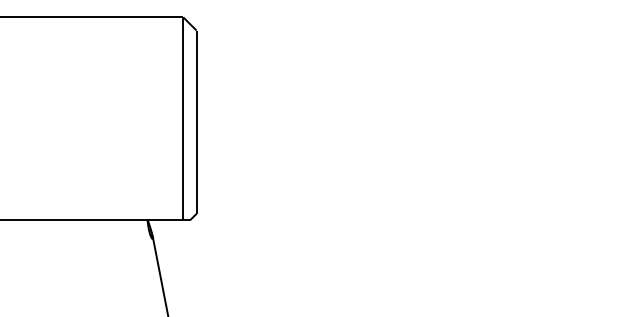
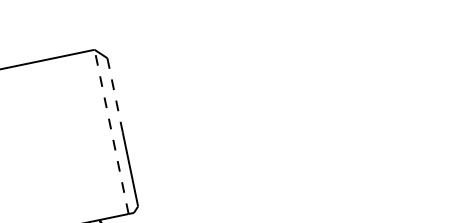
line: (196, 76) -> (115, 95), solid -> dashed
line: (183, 118) -> (111, 131), solid -> dashed

